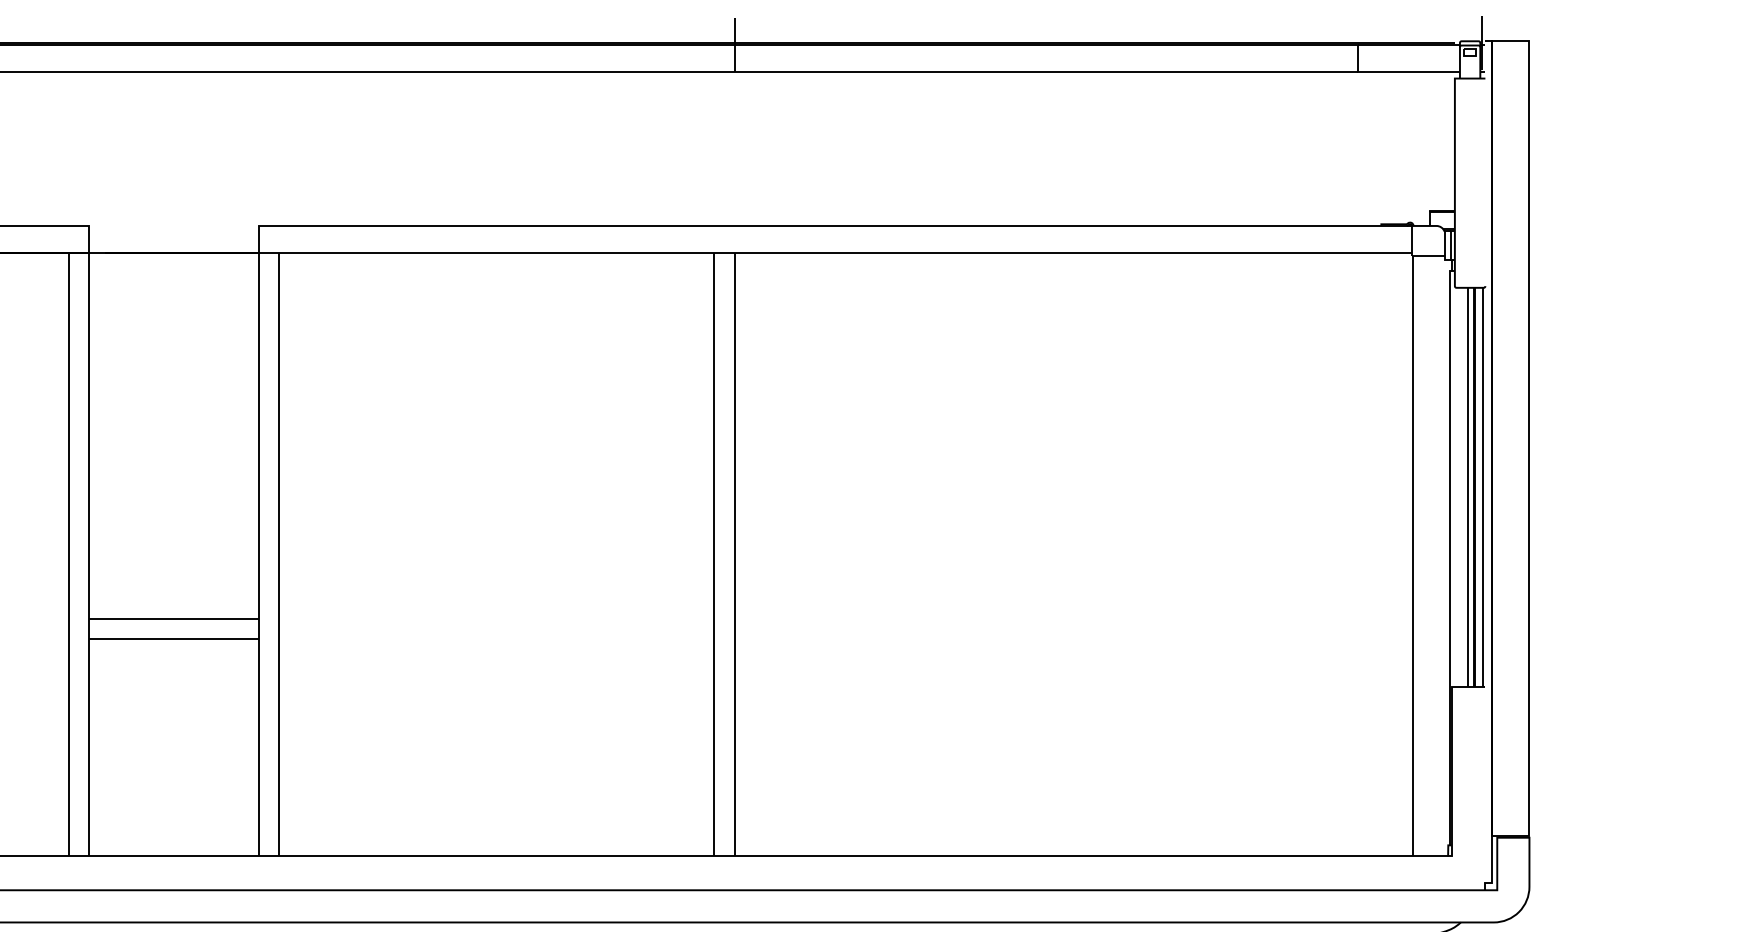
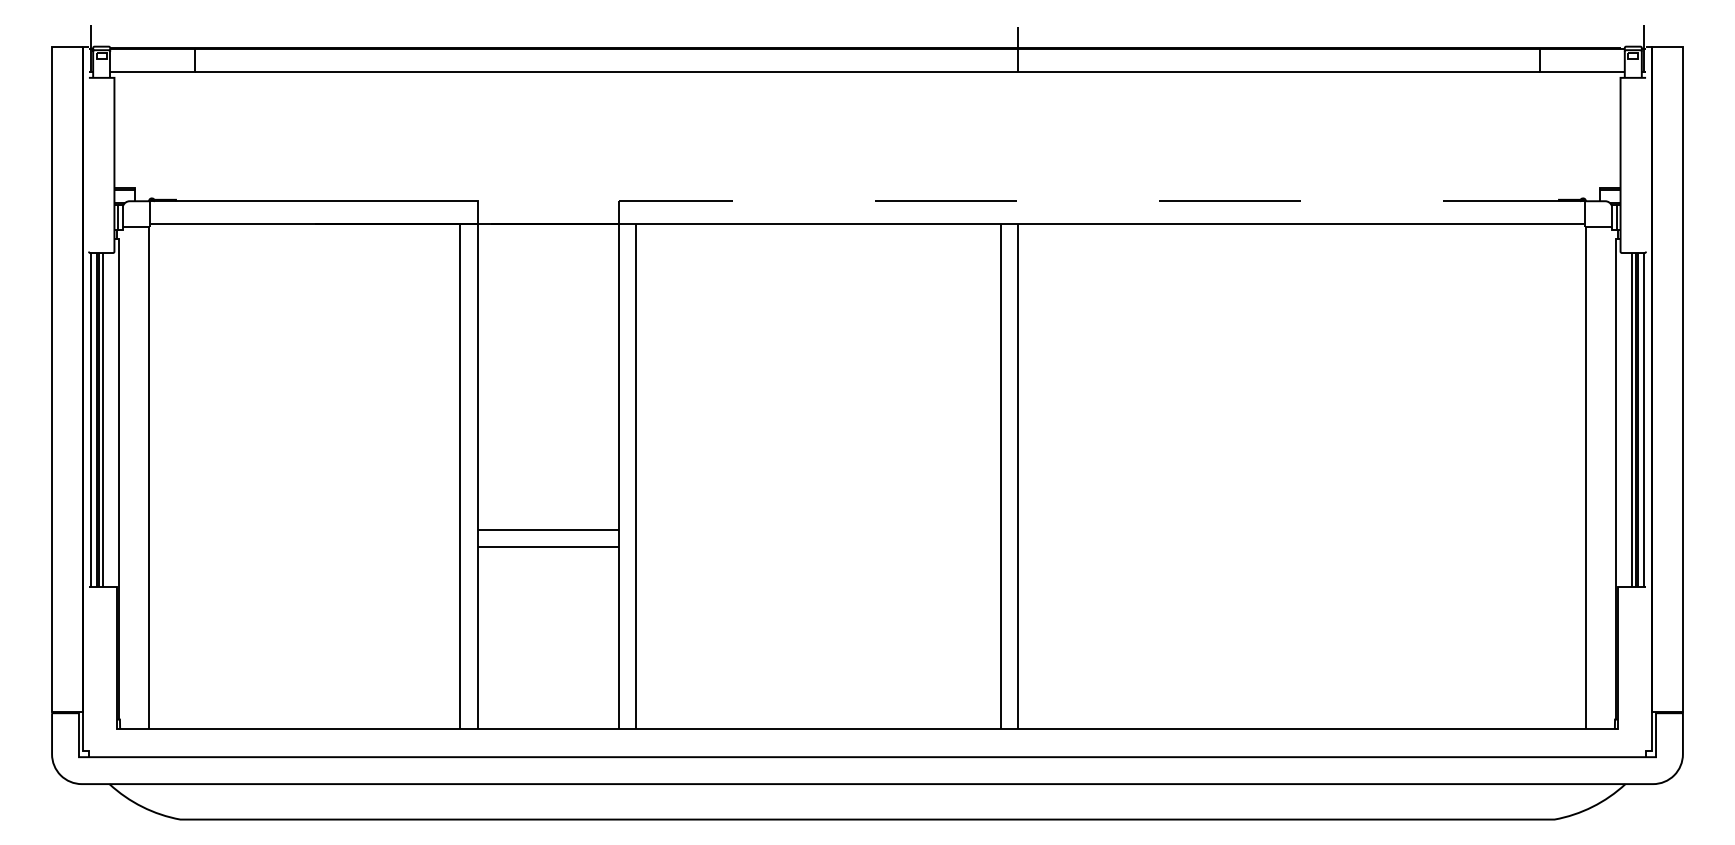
line: (820, 226) -> (1089, 201), solid -> dashed

